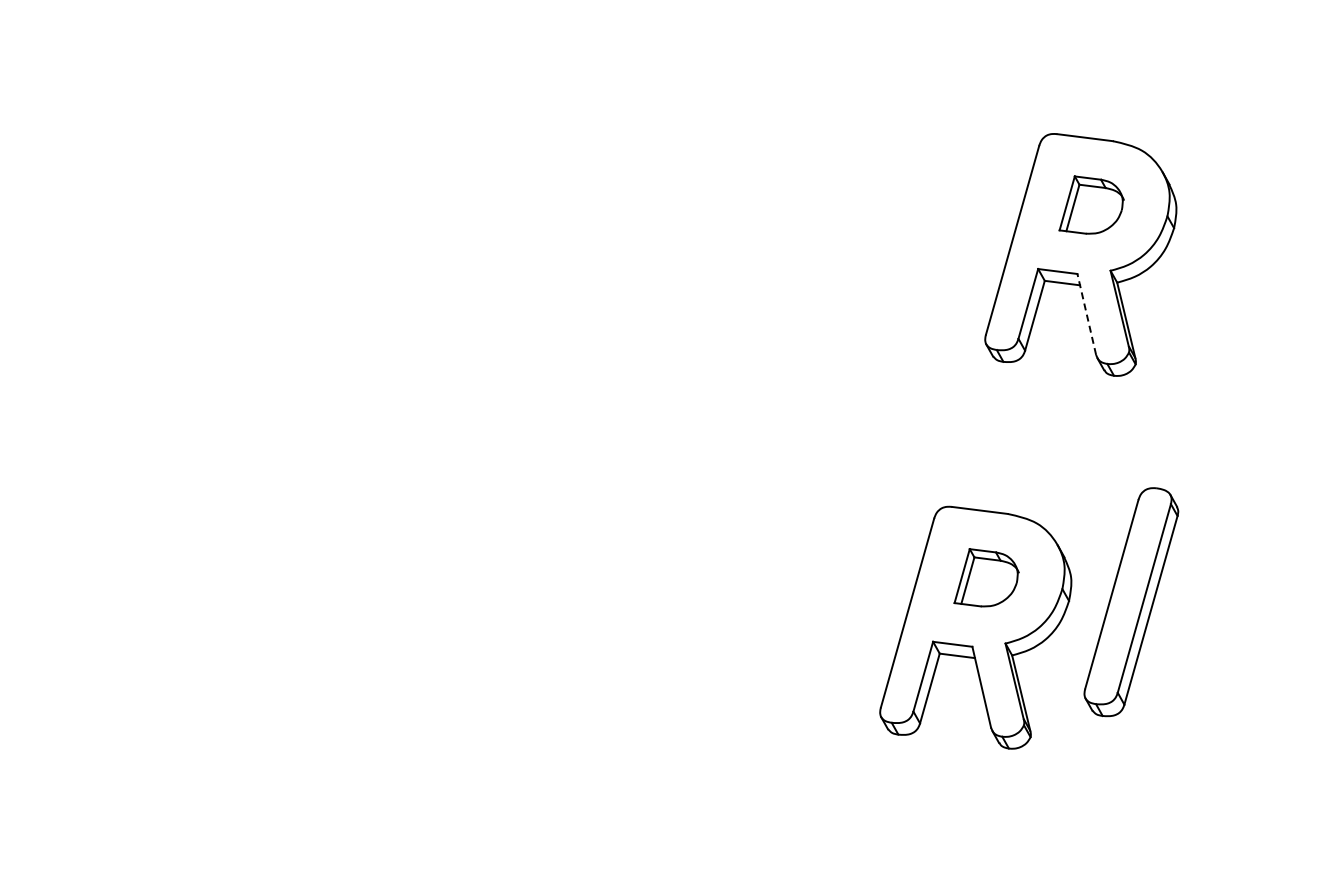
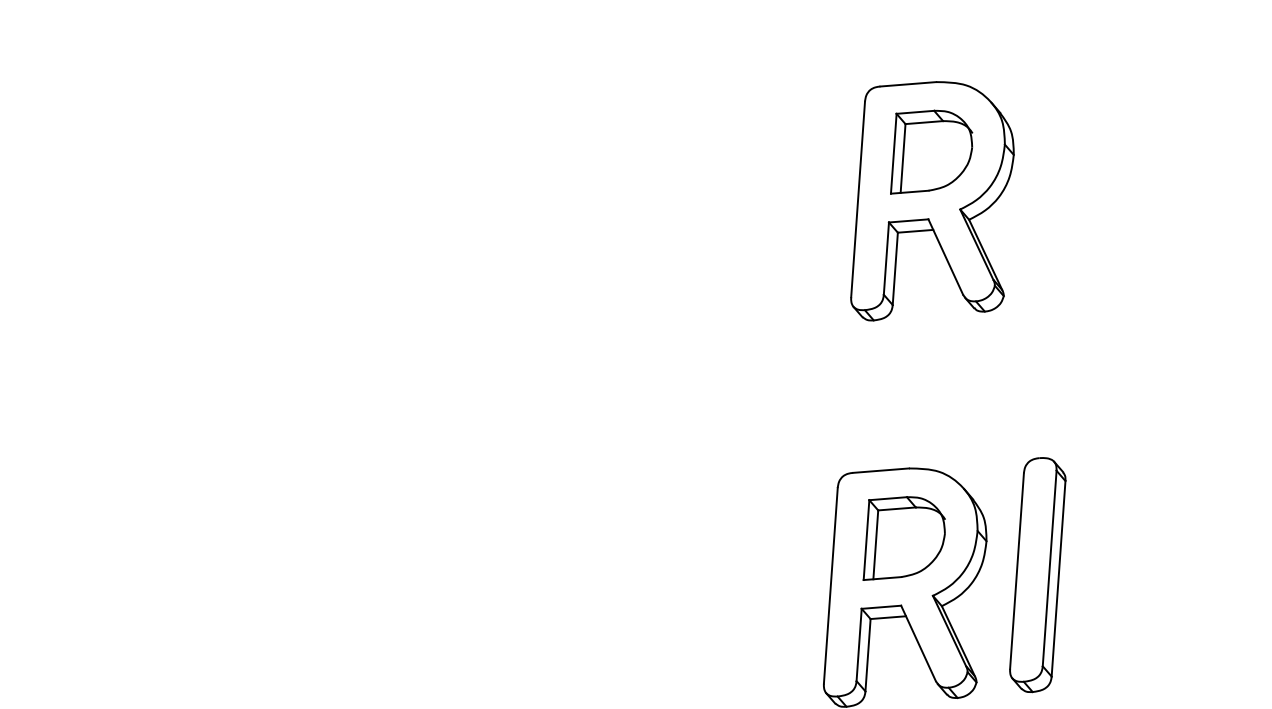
part: (1091, 204) -> (928, 148), size x1.43
line: (1086, 314) -> (945, 257), dashed -> solid
part: (986, 577) -> (900, 535), size x1.43
part: (1131, 602) -> (1037, 575), moved

